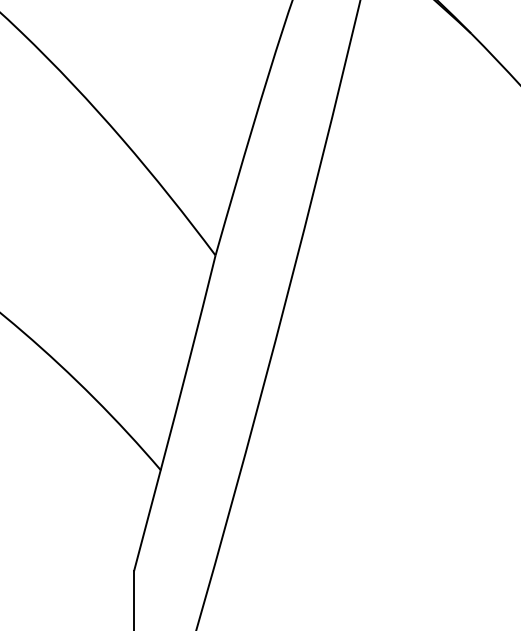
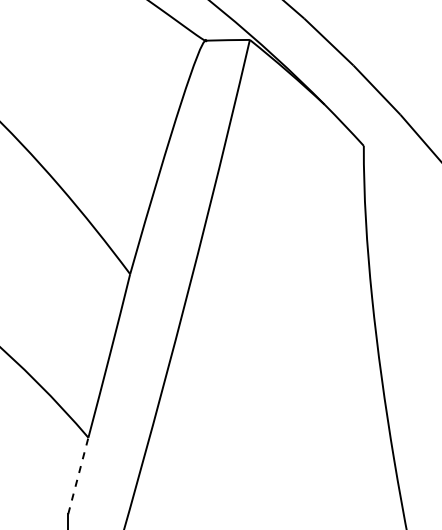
line: (147, 520) -> (78, 476), solid -> dashed

